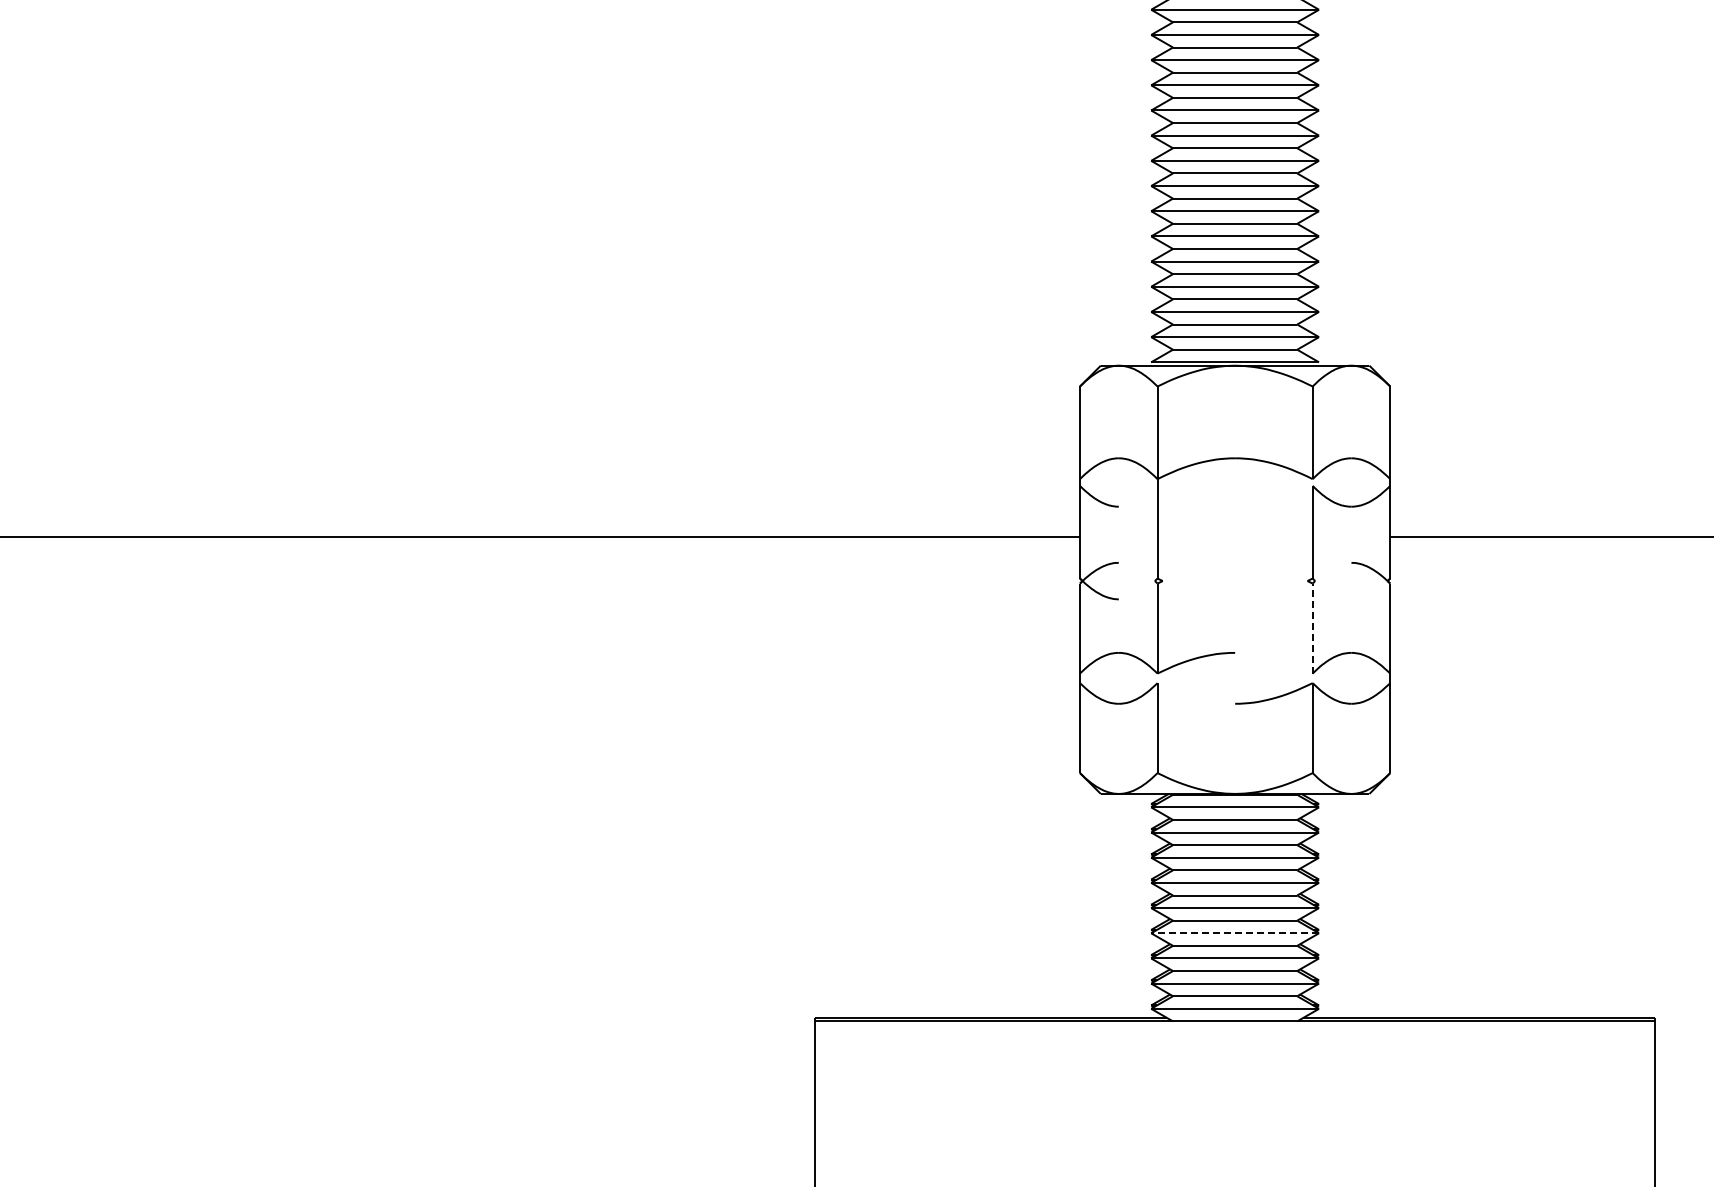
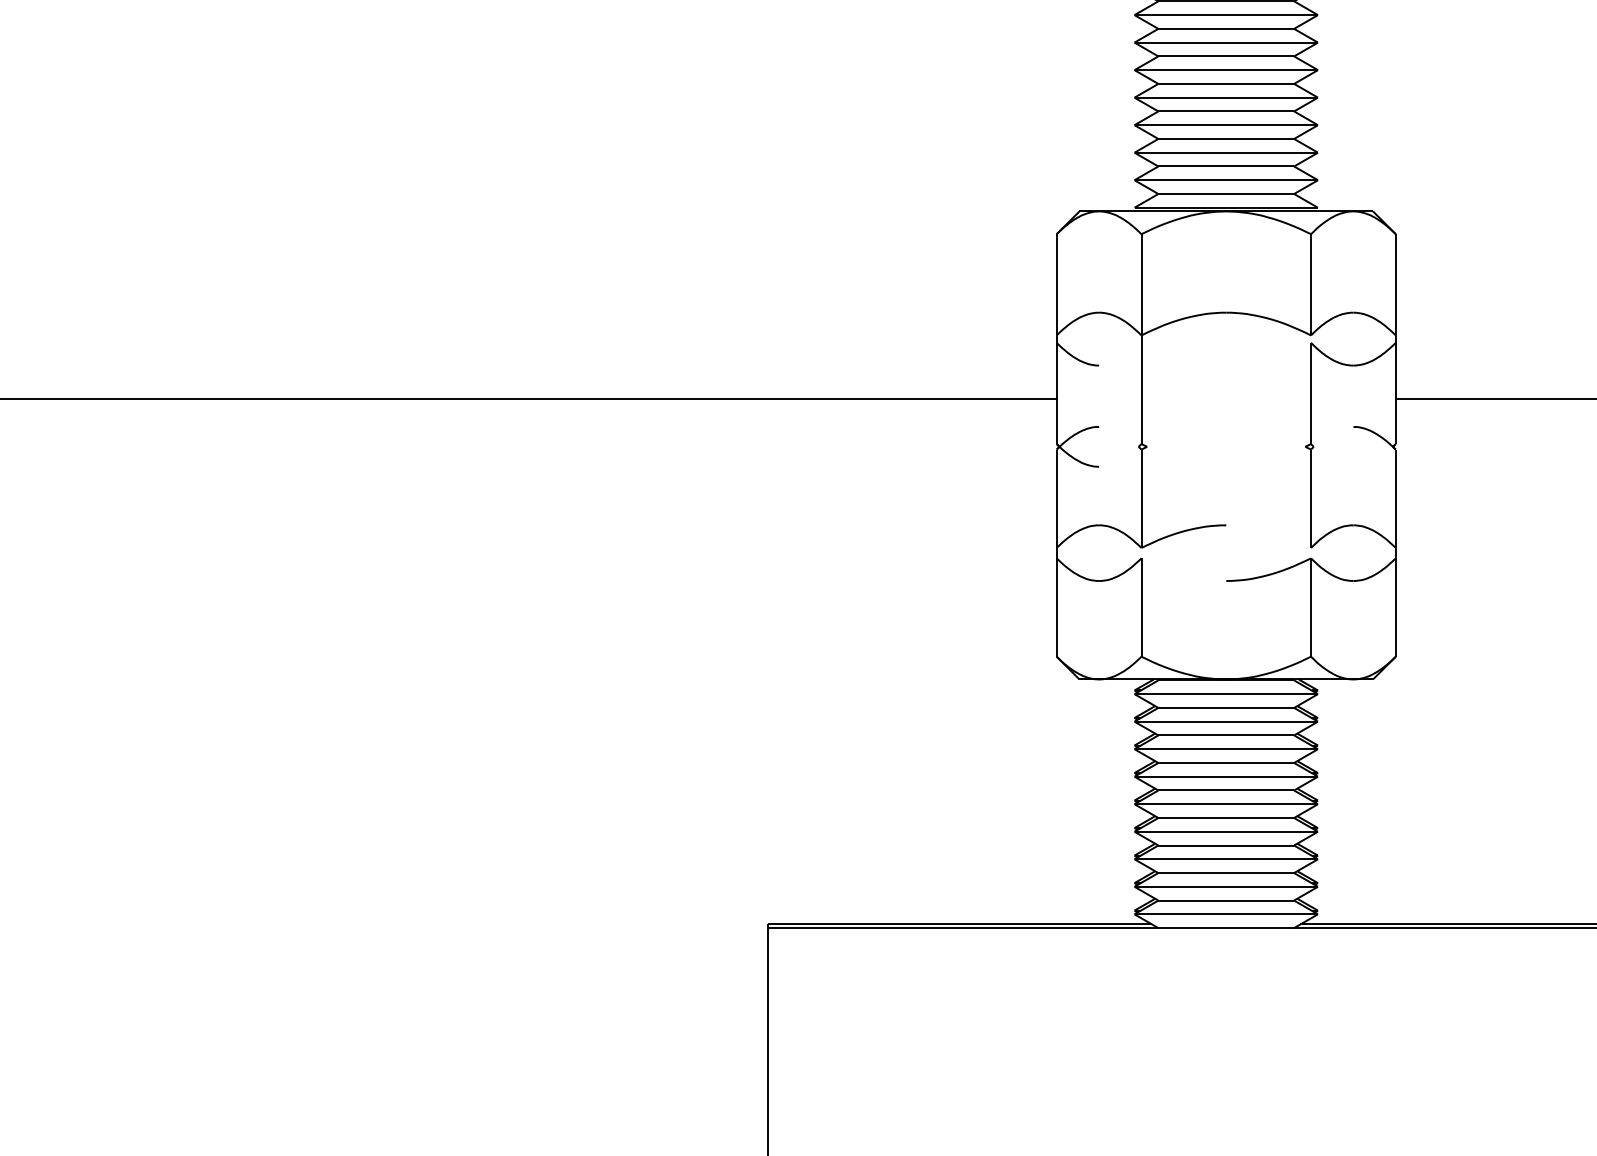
line: (1312, 628) -> (1310, 498), dashed -> solid
line: (1235, 933) -> (1226, 832), dashed -> solid

